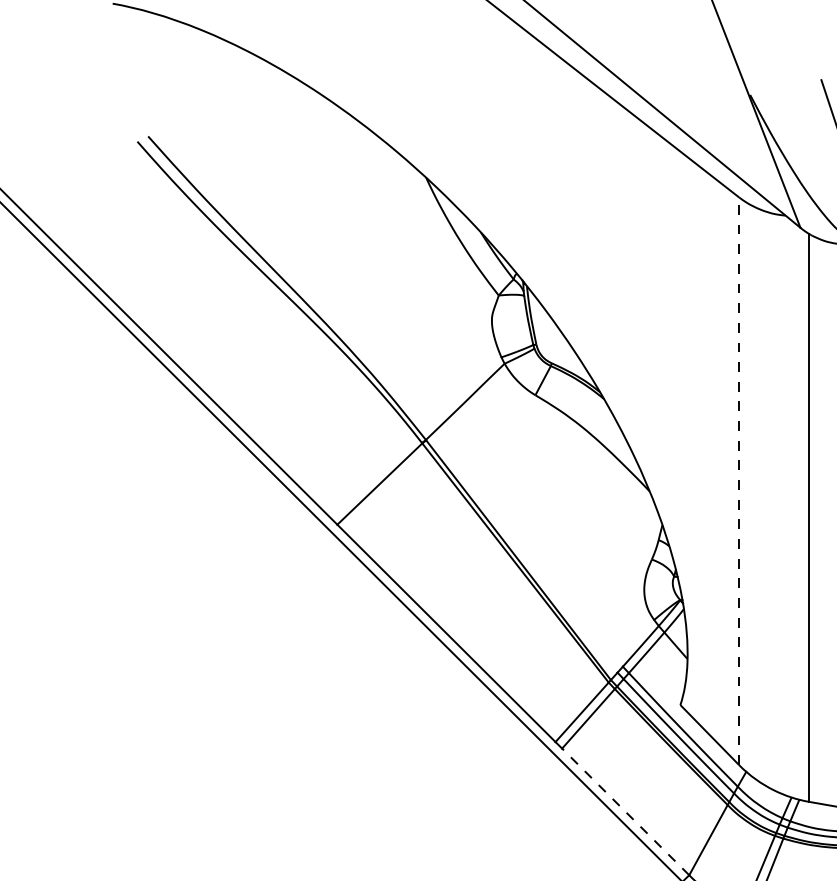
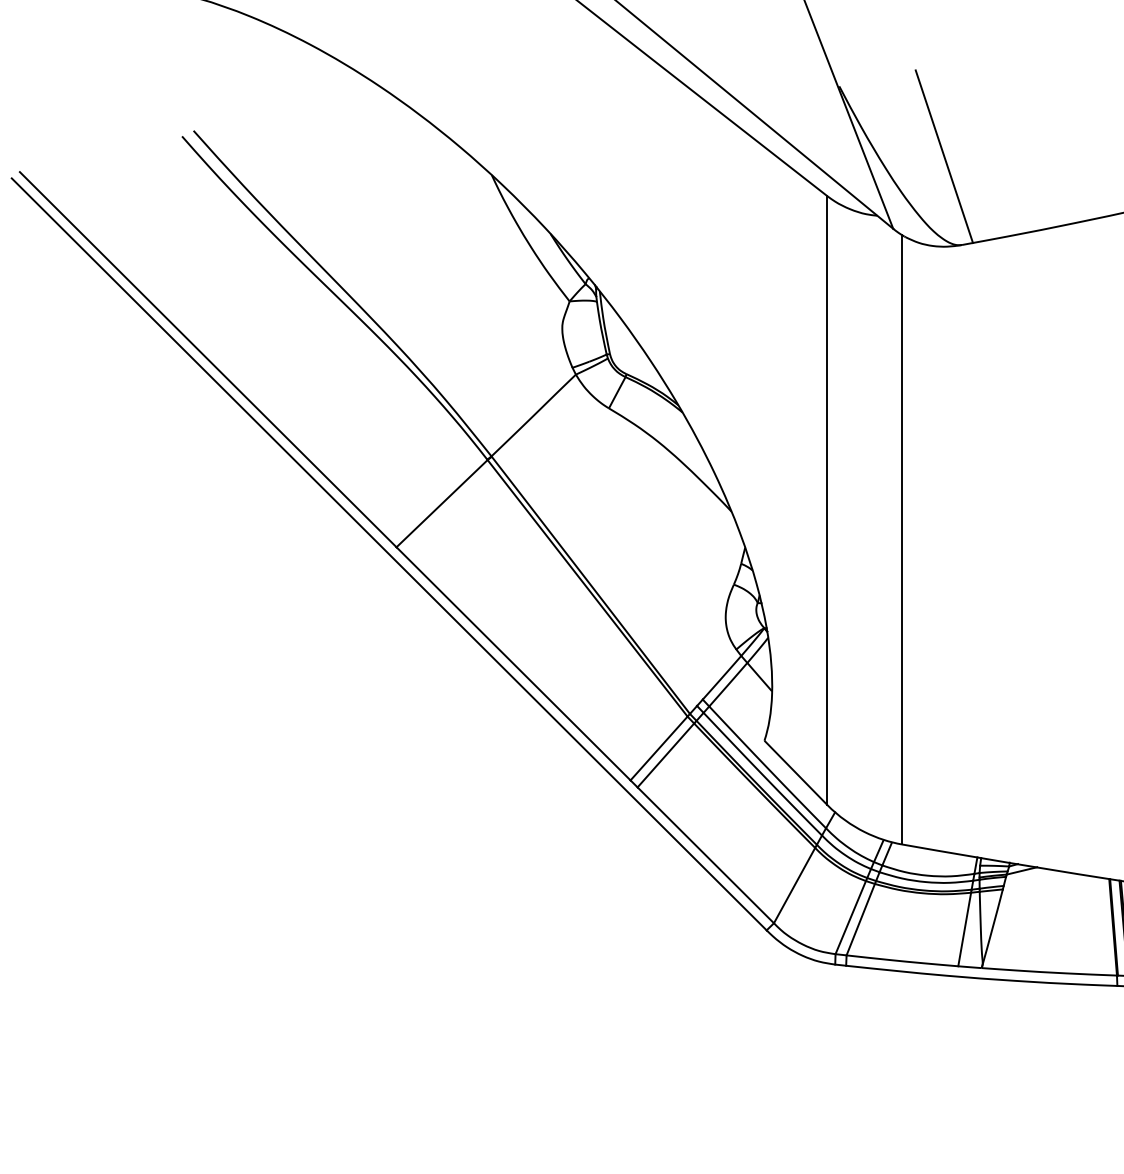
line: (739, 481) -> (827, 500), dashed -> solid
line: (625, 812) -> (705, 855), dashed -> solid

